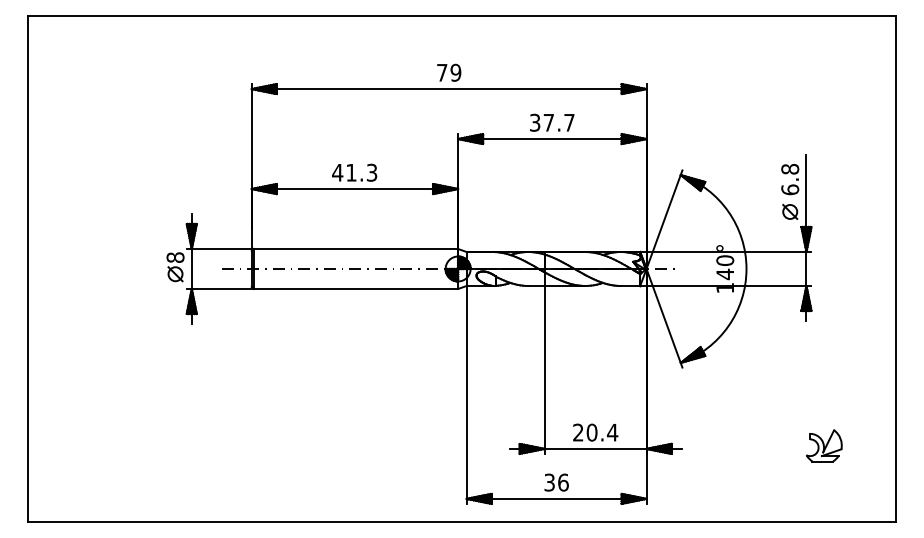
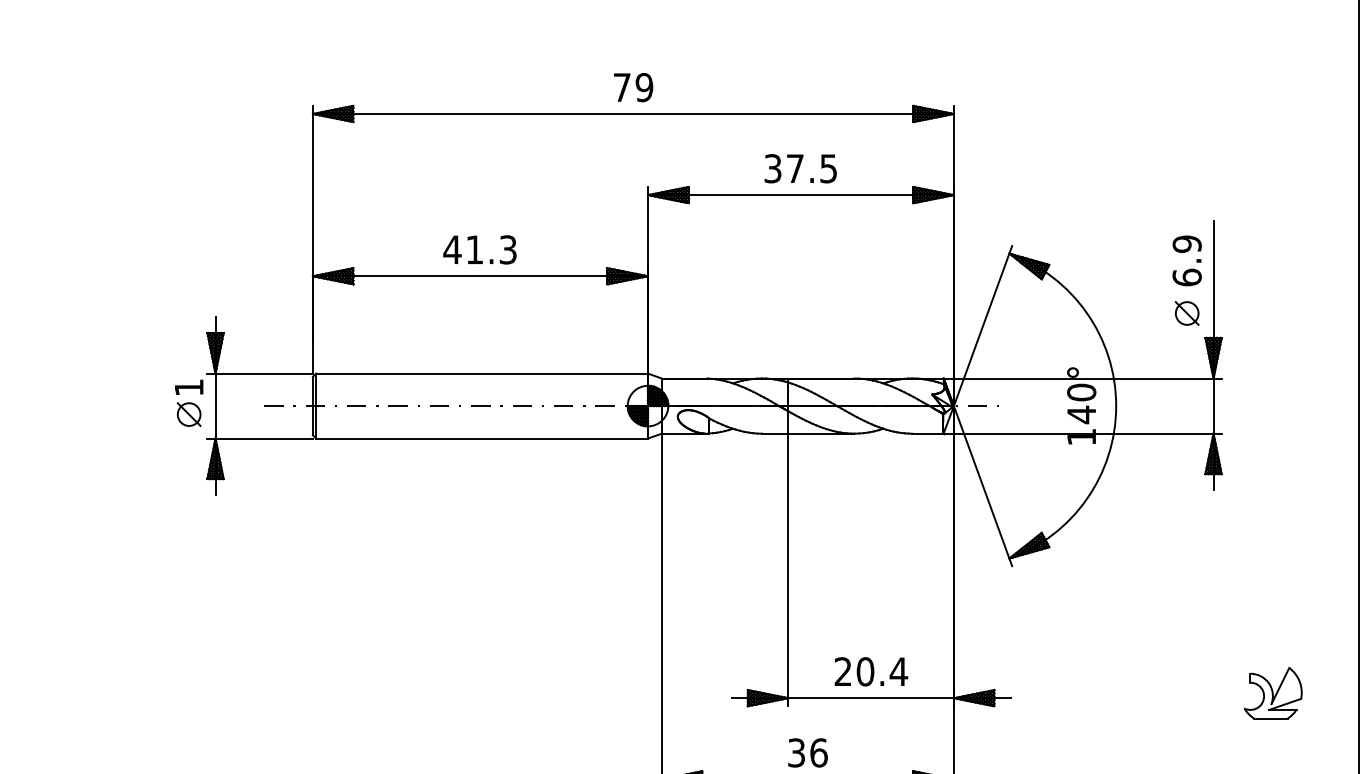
text: (569, 122) -> (828, 168), 37.7 -> 37.5
text: (790, 169) -> (1187, 244), 6.8 -> 6.9
text: (175, 257) -> (189, 387), 8 -> 1
part: (824, 445) -> (1273, 692), moved

